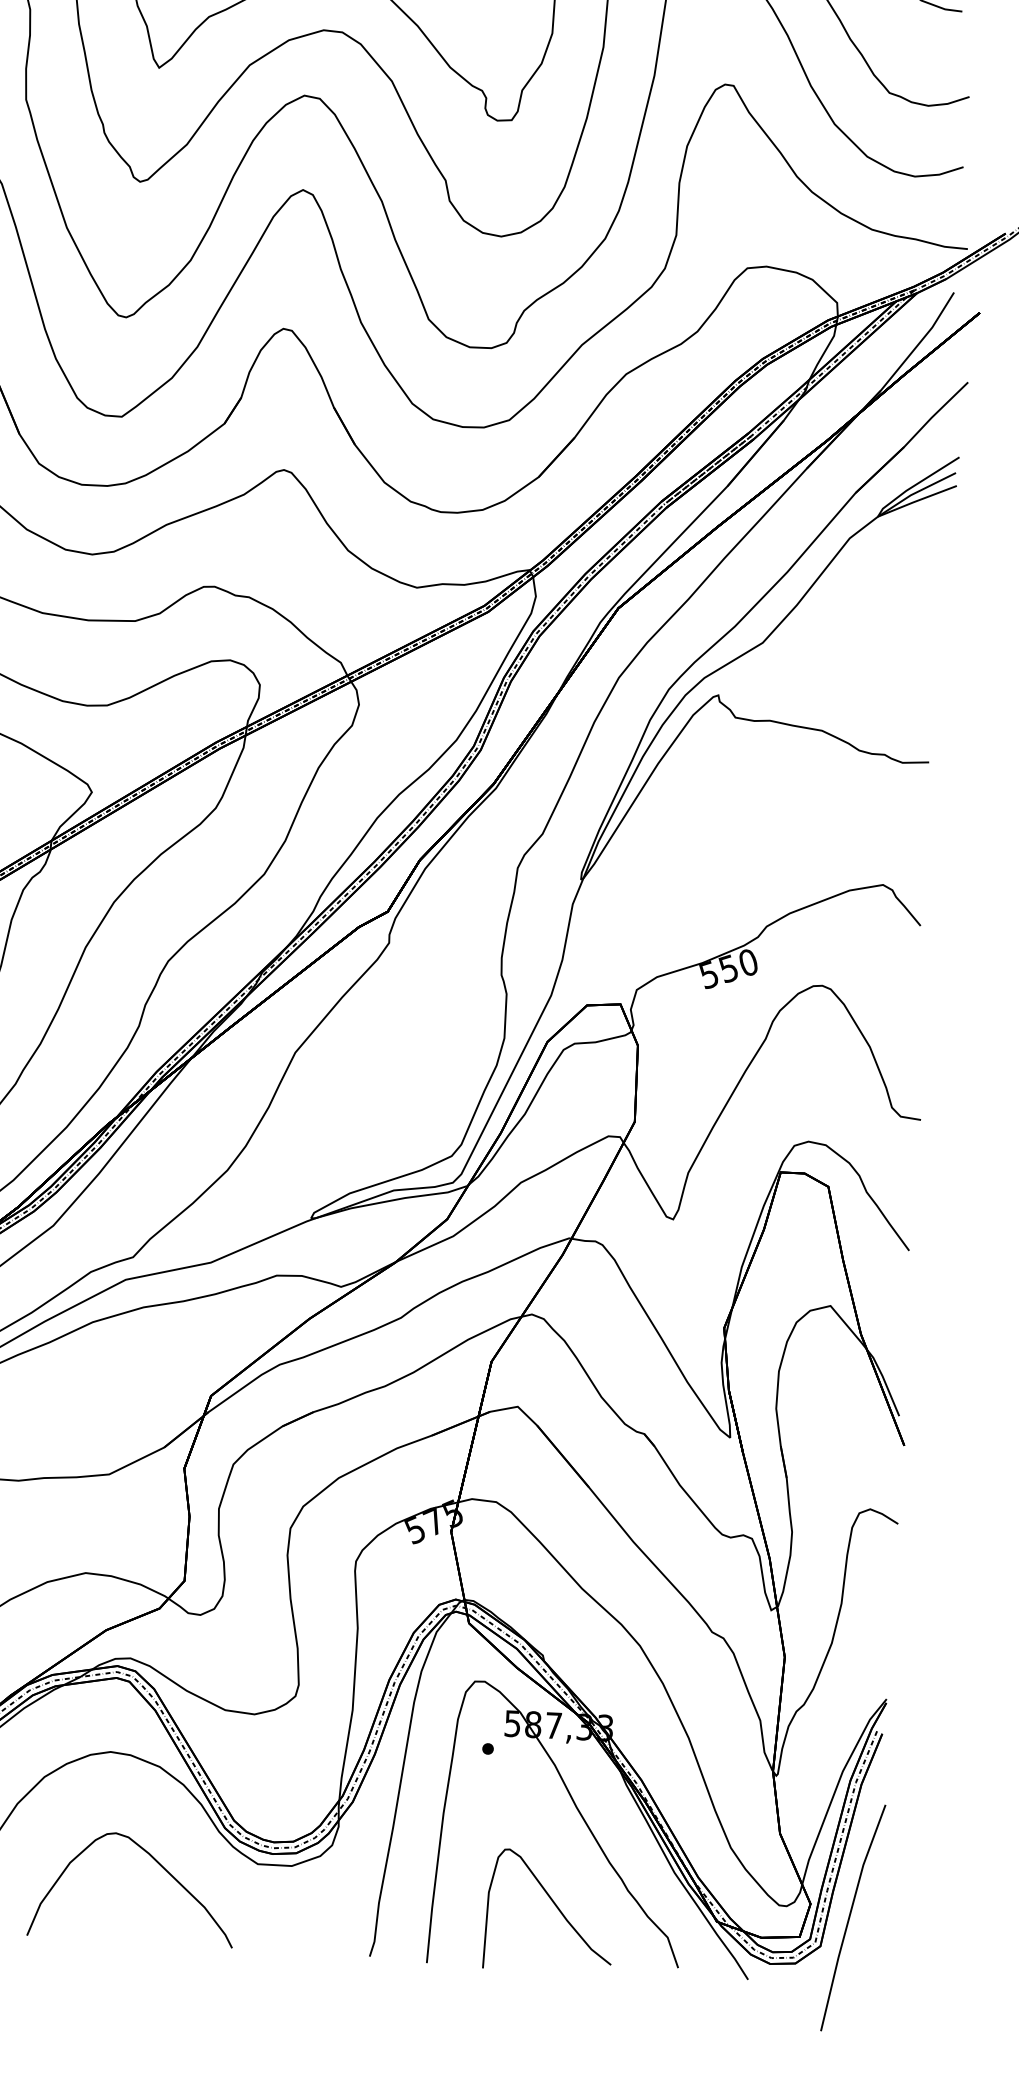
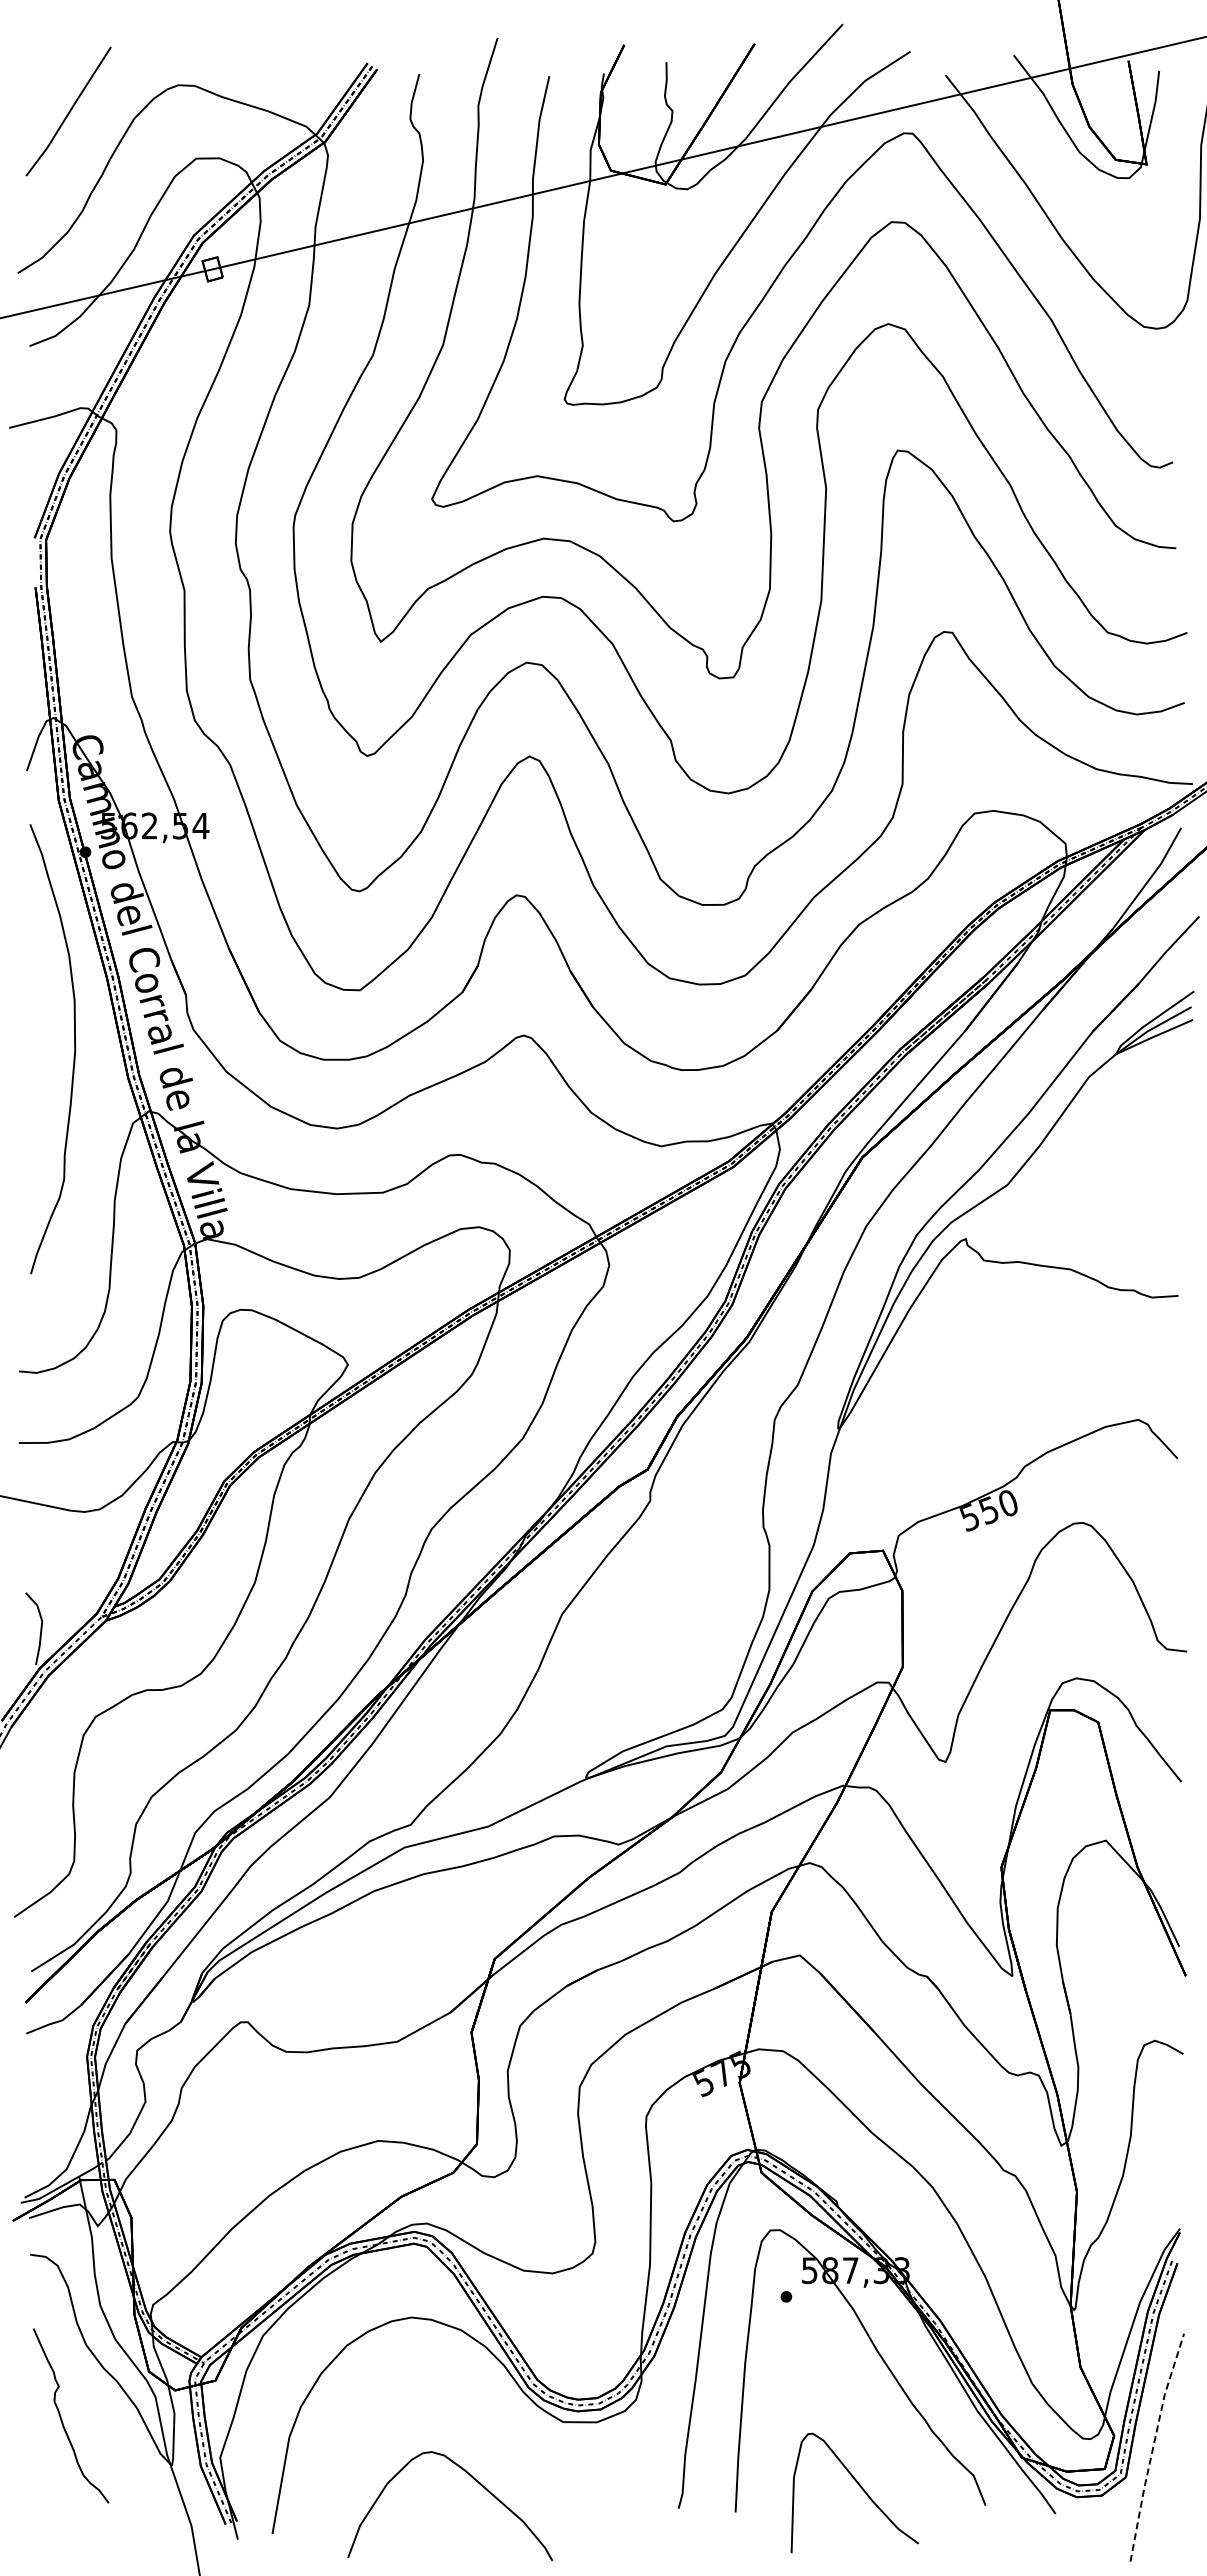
curve: (157, 1863) -> (474, 2480), moved
curve: (554, 1904) -> (859, 2486), moved
line: (849, 1917) -> (1153, 2447), solid -> dashed

